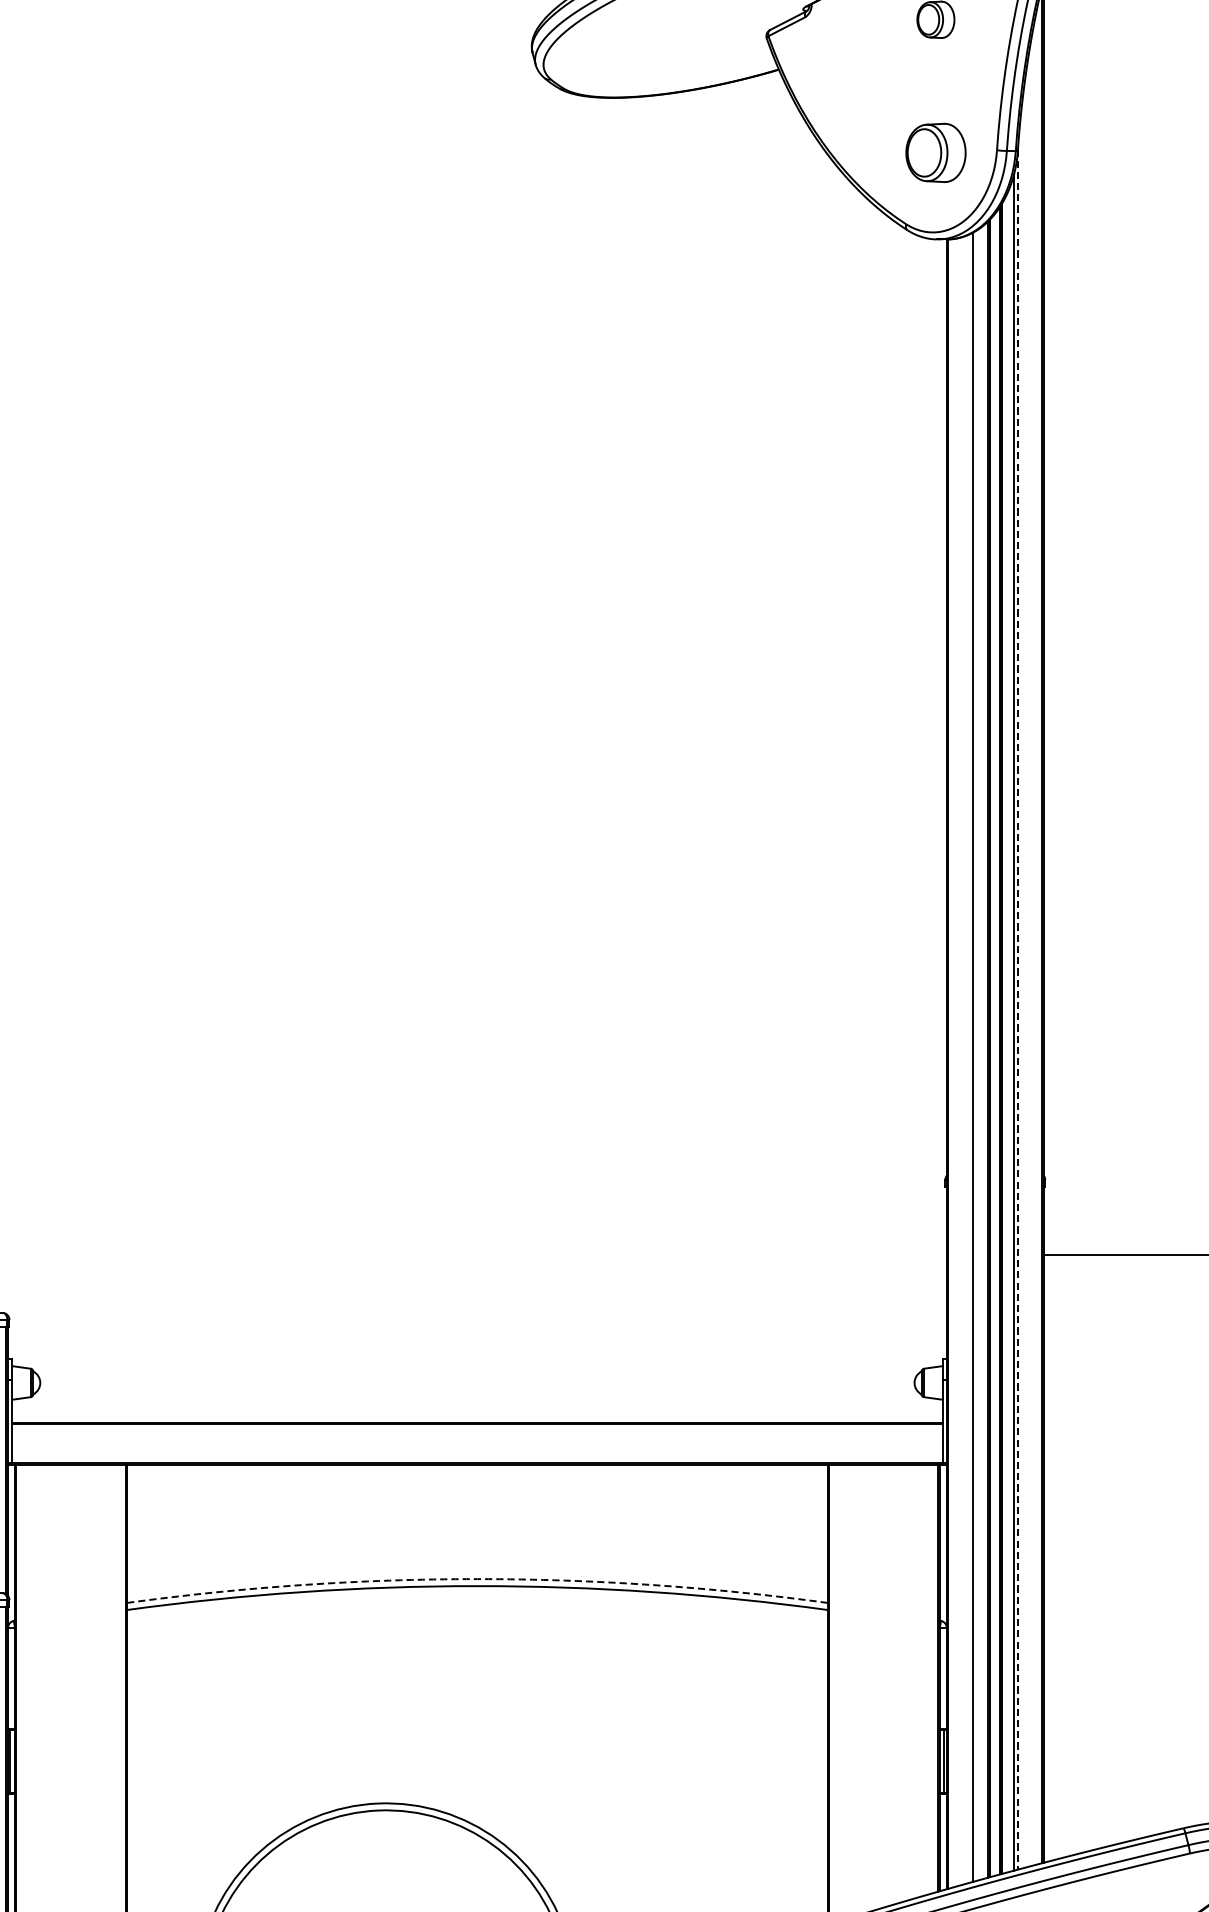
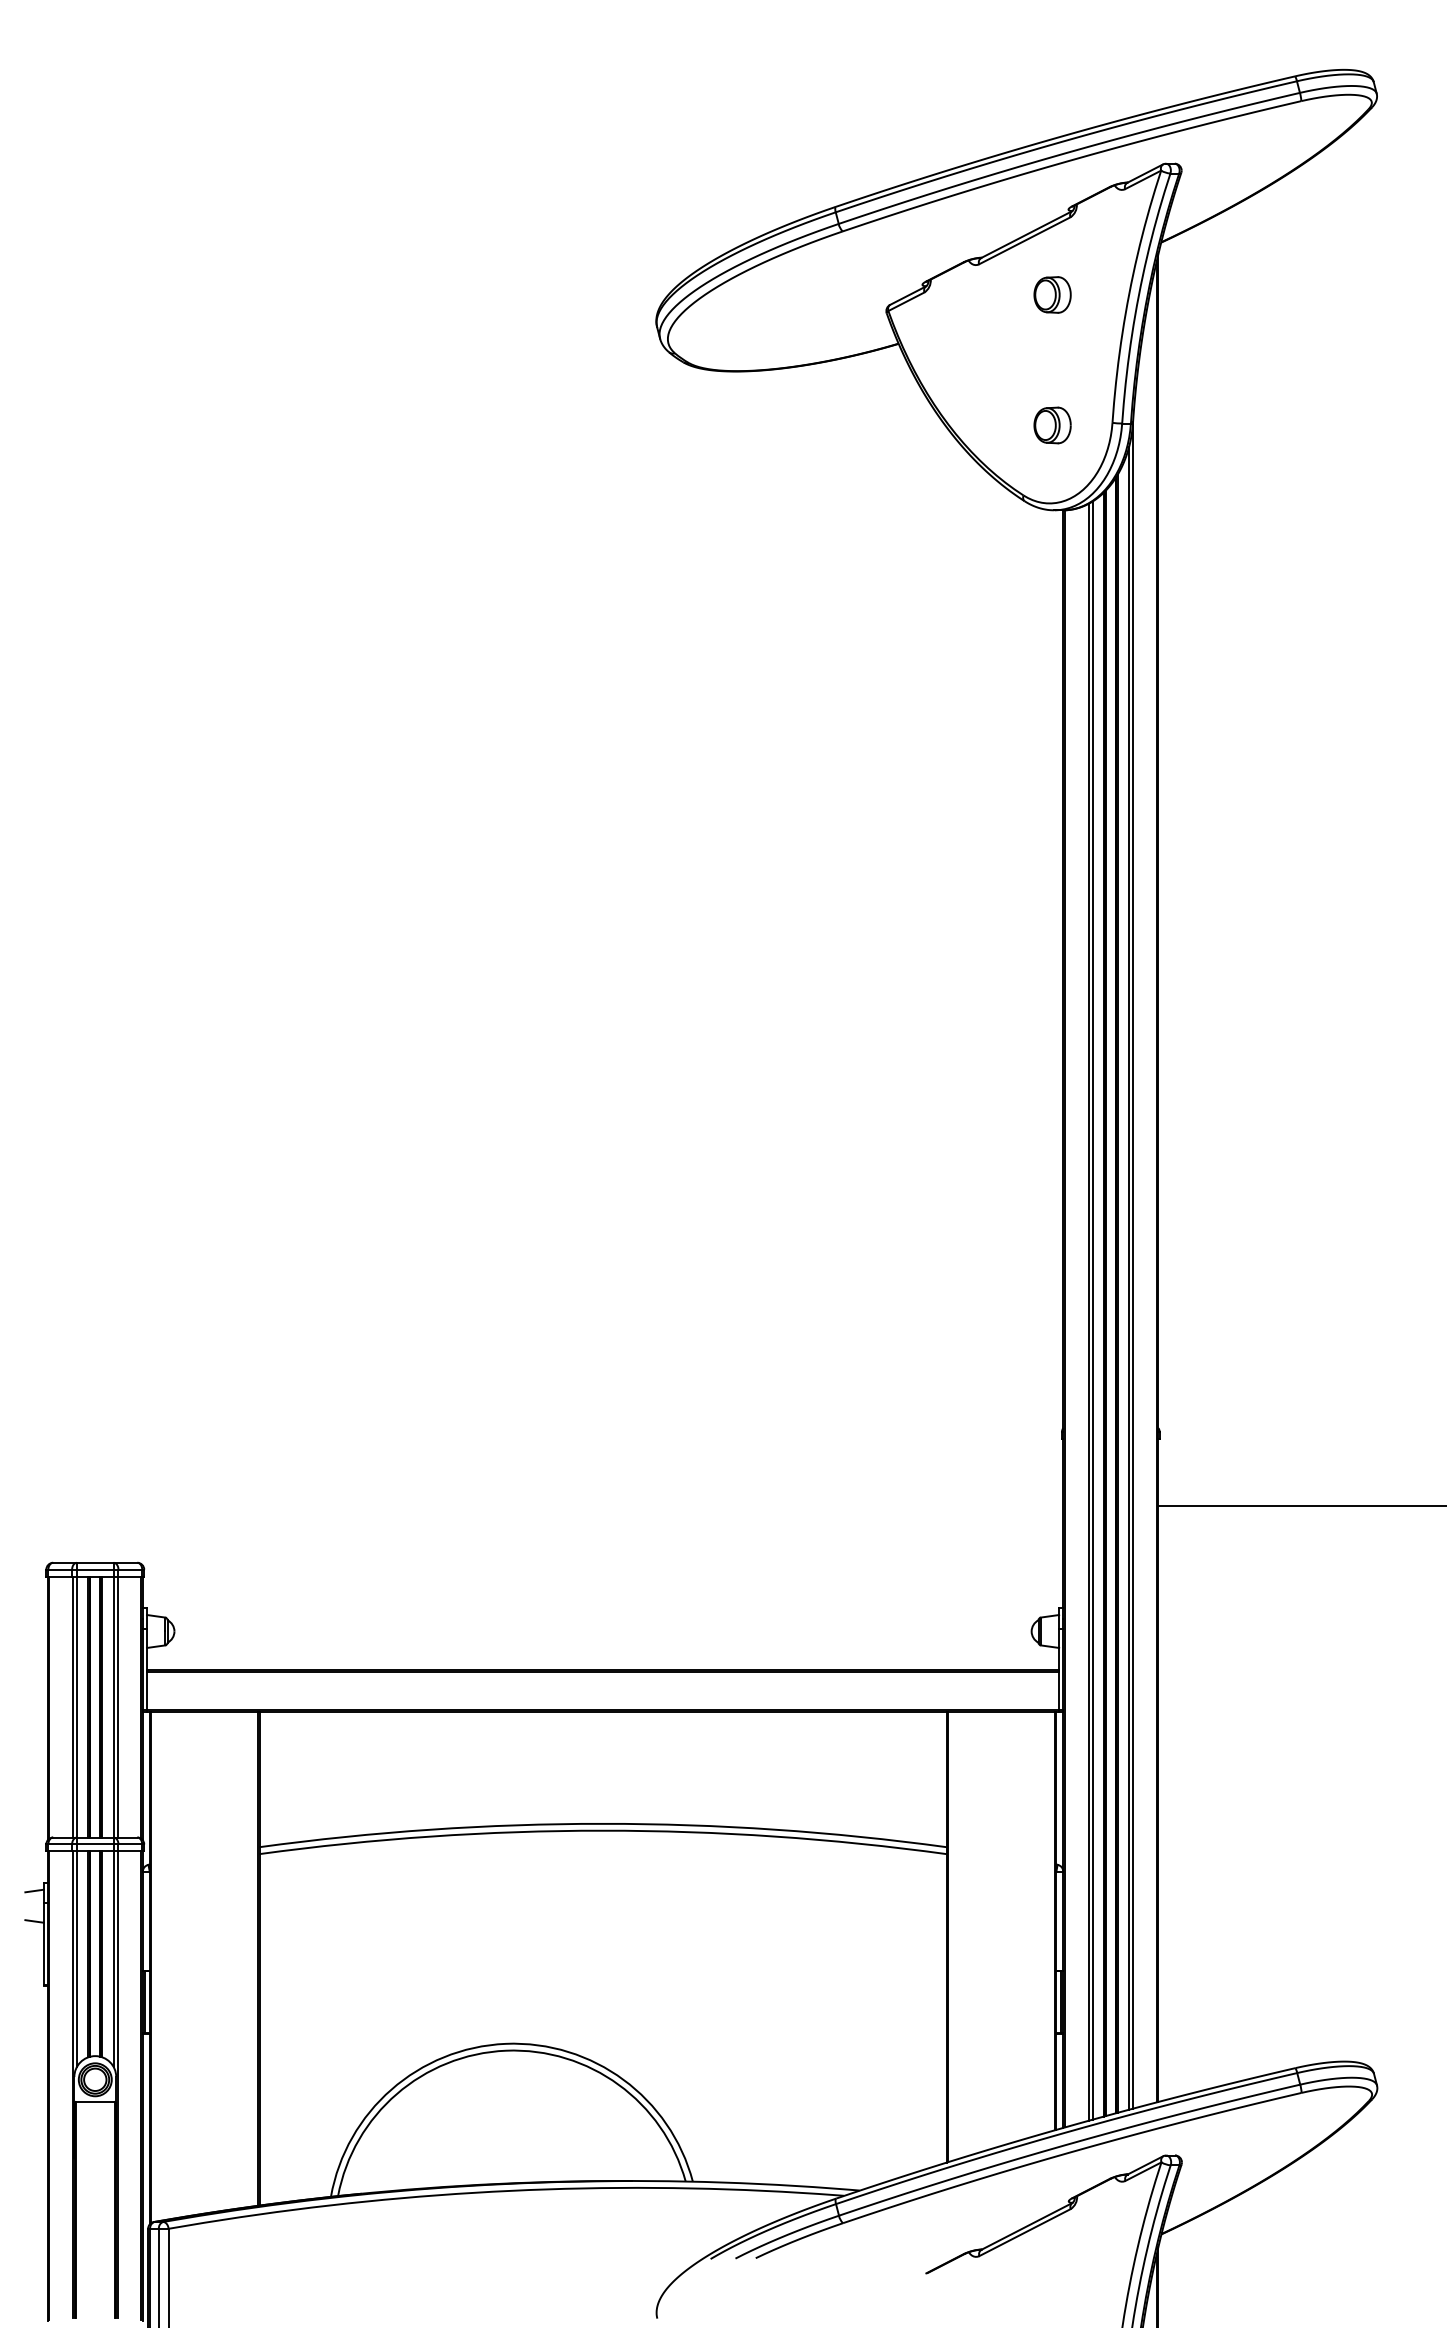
part: (935, 152) -> (1052, 425), size x0.62
line: (1018, 1009) -> (1133, 1265), dashed -> solid
line: (976, 1055) -> (1092, 1310), added
arc: (477, 1578) -> (603, 1823), dashed -> solid

